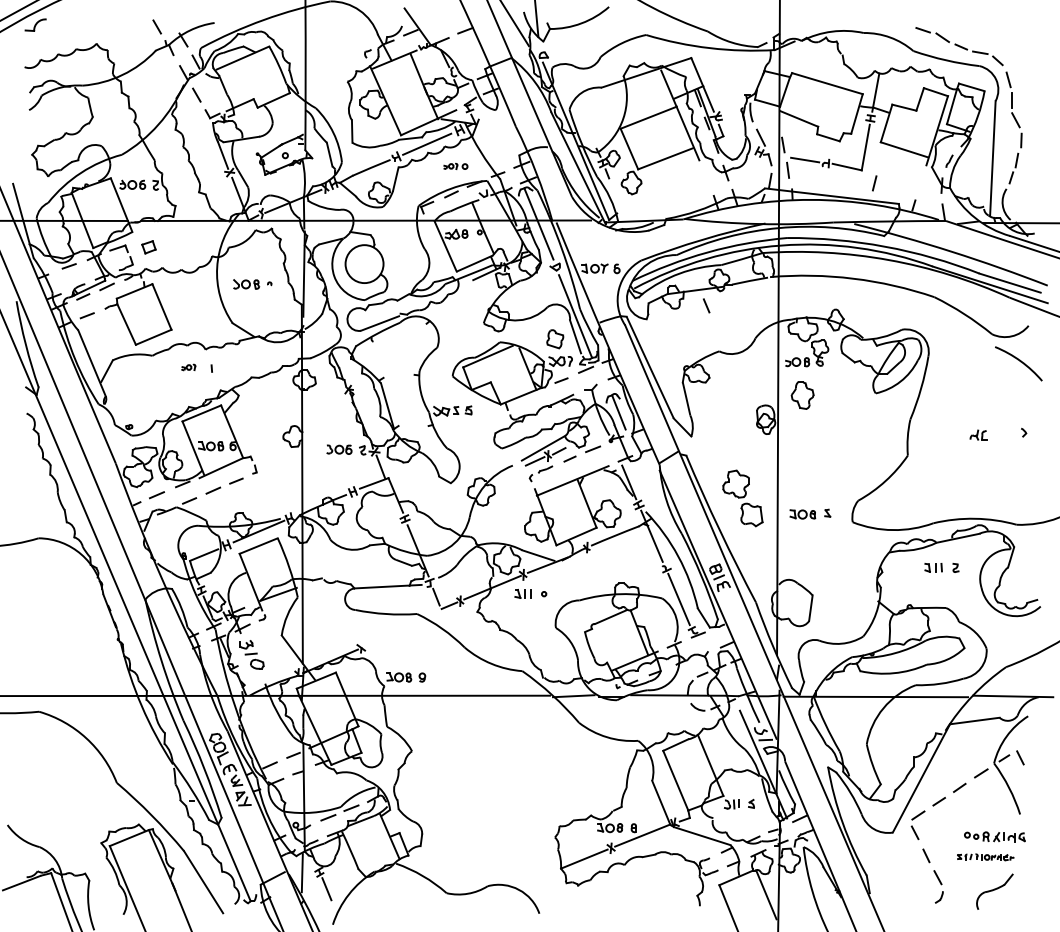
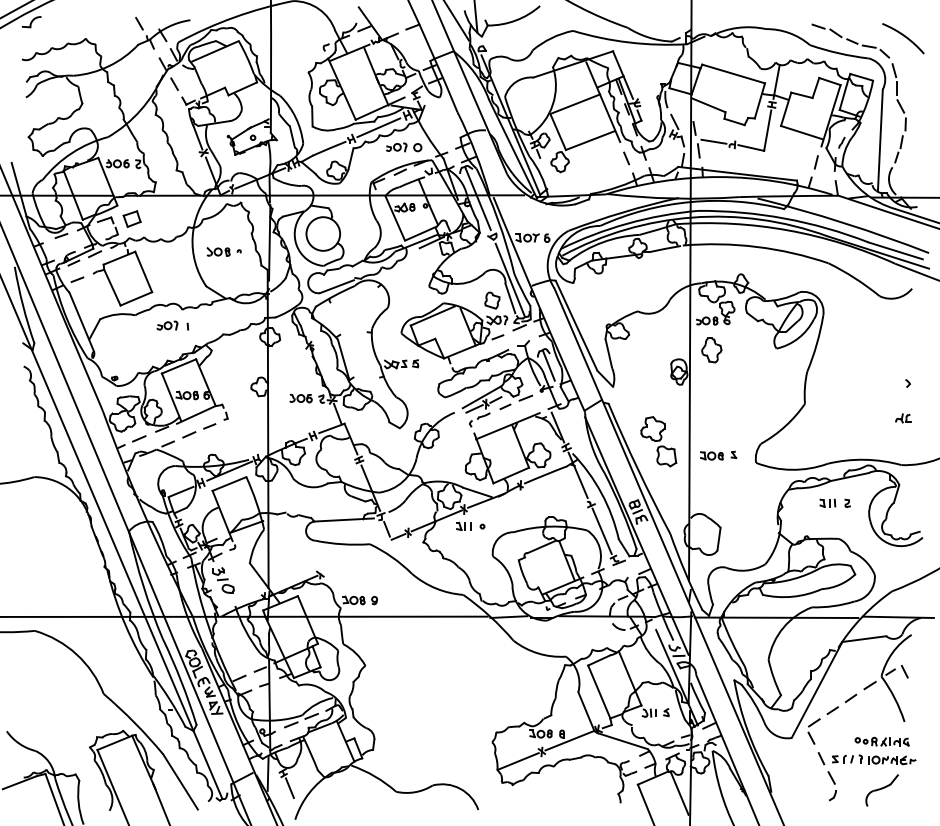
part: (455, 166) -> (403, 147), size x1.67
line: (874, 183) -> (816, 162), moved
part: (148, 247) -> (131, 219), size x1.43
line: (706, 305) -> (626, 158), moved
arc: (1019, 361) -> (903, 36), moved
part: (188, 367) -> (167, 325), size x1.67
part: (978, 434) -> (903, 417), moved
part: (985, 857) -> (873, 760), size x1.67

